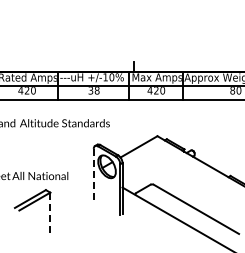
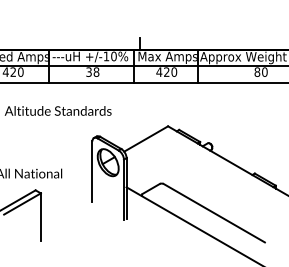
line: (93, 174) -> (92, 171), dashed -> solid
line: (50, 212) -> (41, 216), dashed -> solid

